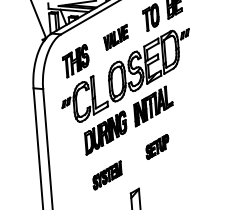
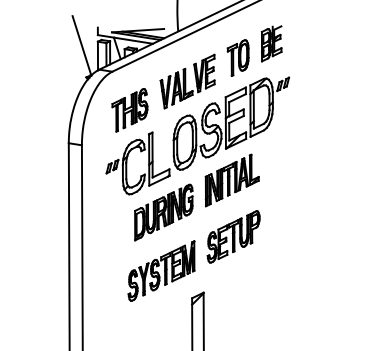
part: (115, 37) -> (187, 81), size x1.67
part: (157, 146) -> (233, 236), size x1.67
part: (107, 175) -> (161, 270), size x1.67

